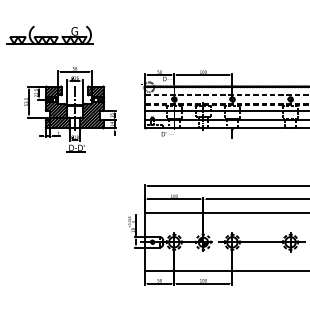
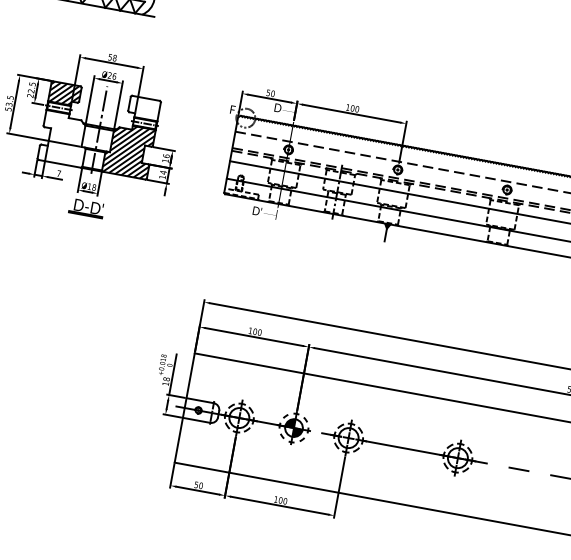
hatch: (96, 91) -> (145, 107), removed
hatch: (57, 114) -> (63, 137), removed

